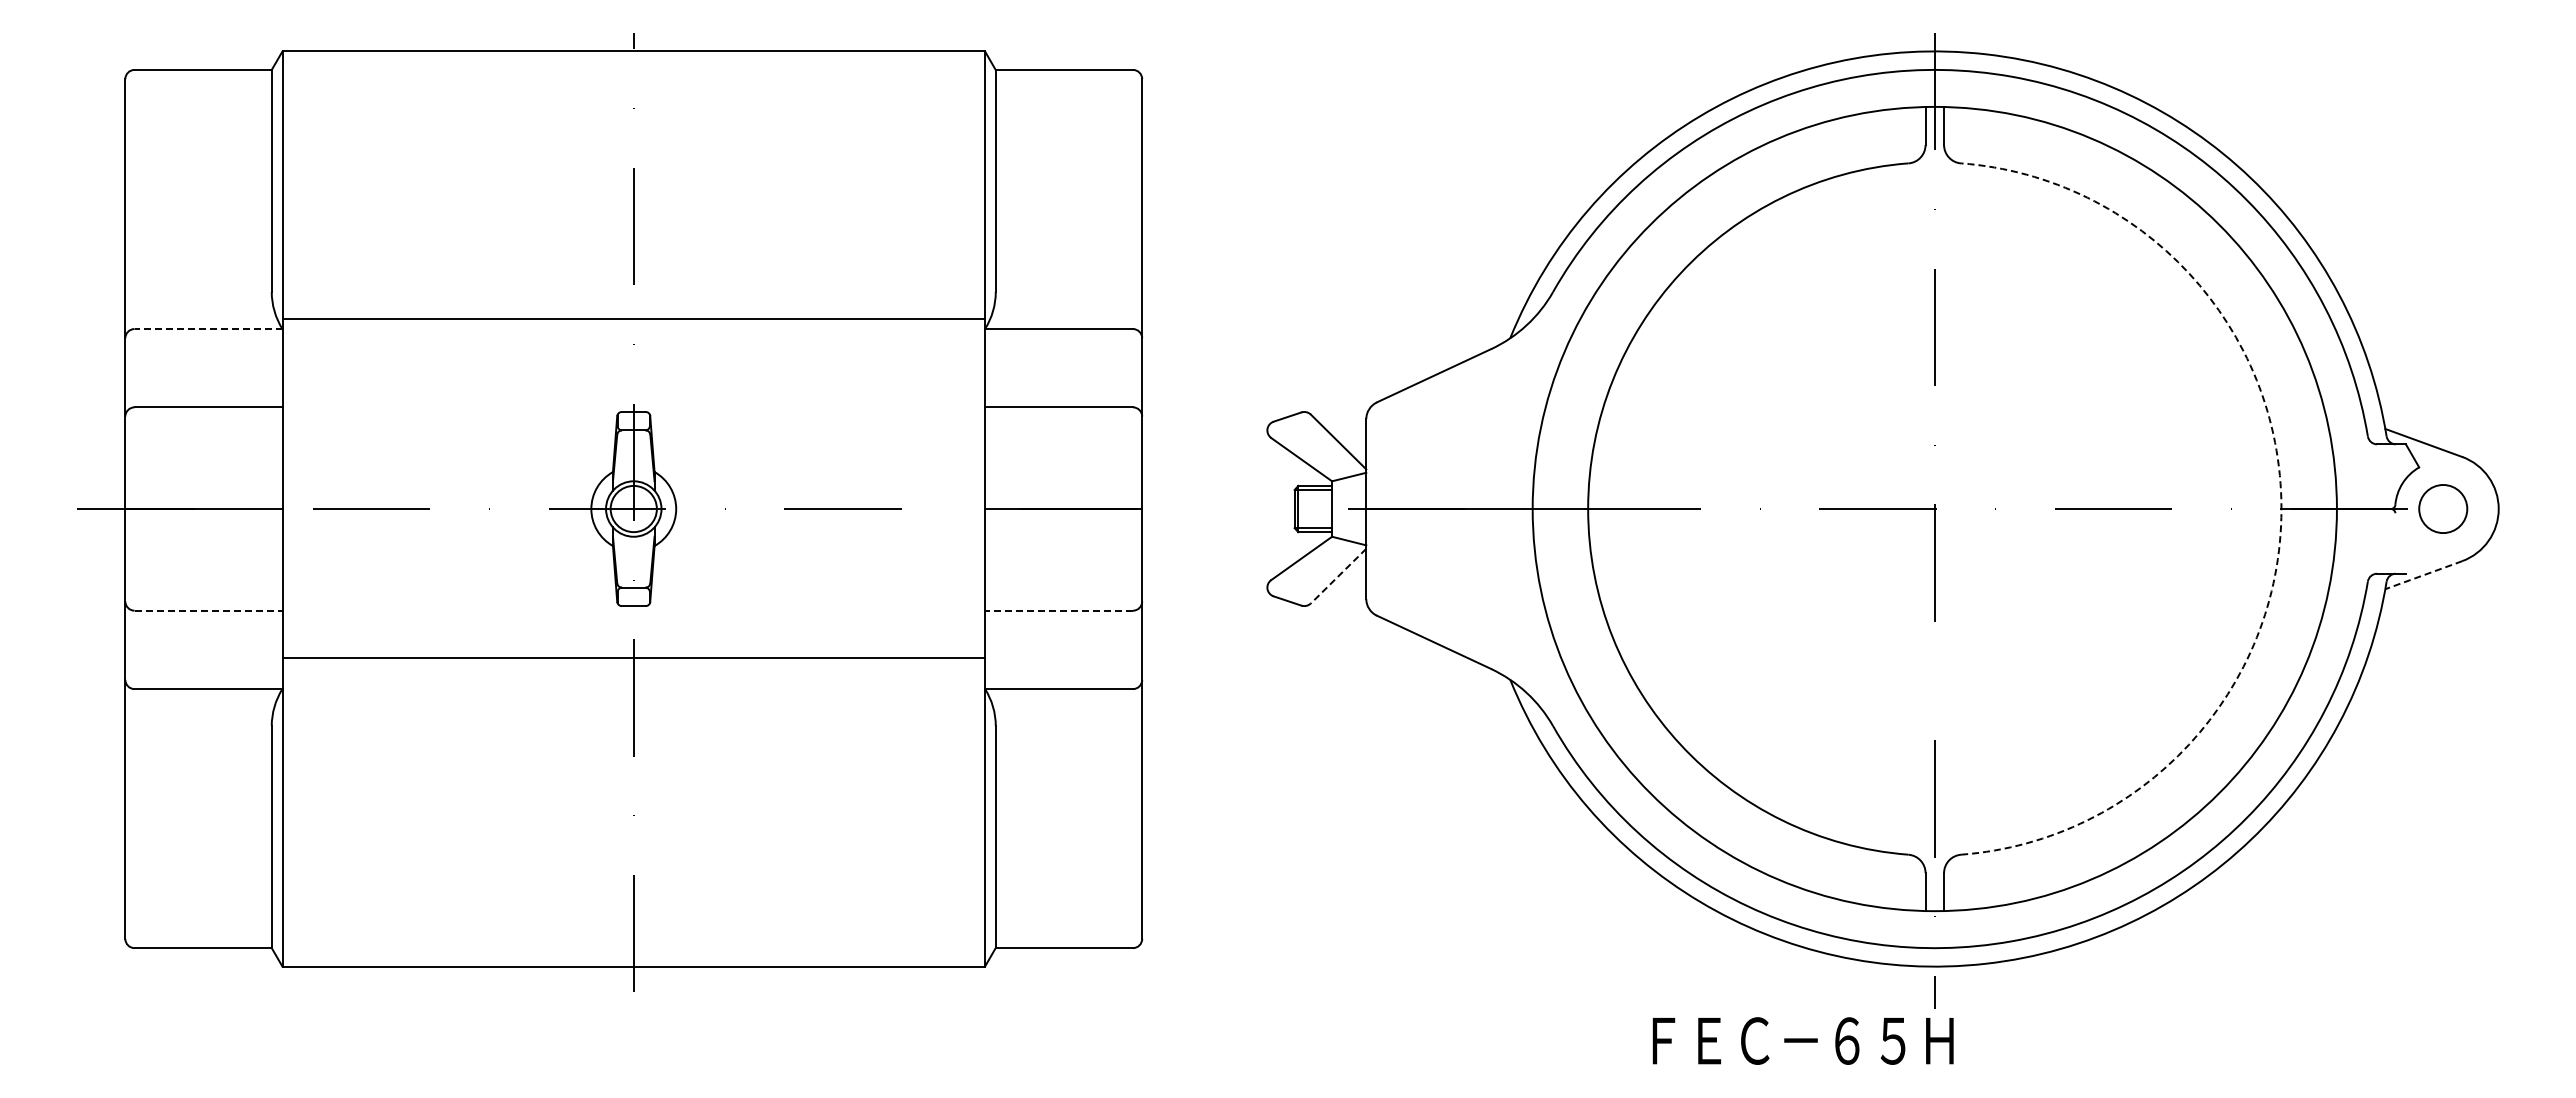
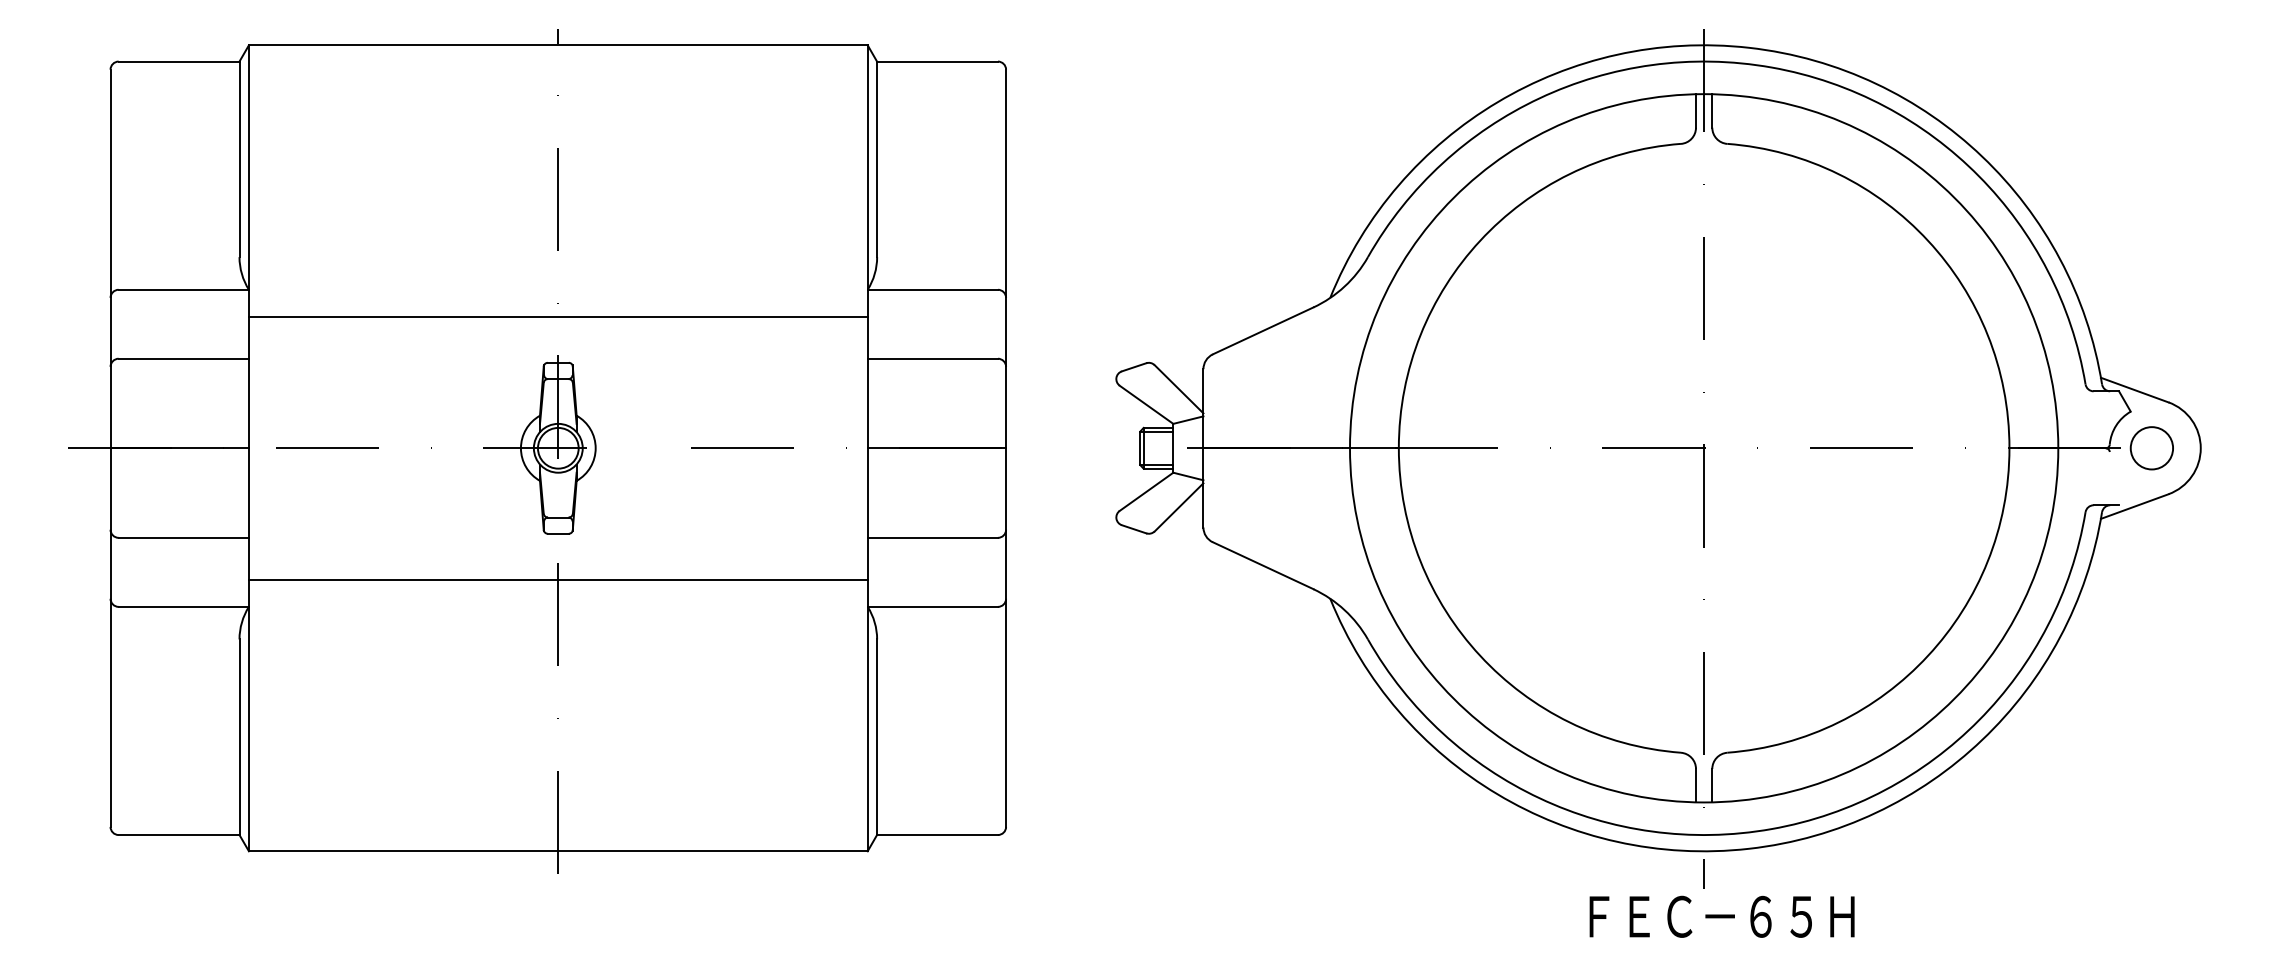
line: (633, 318) -> (558, 316), moved
line: (208, 329) -> (183, 290), dashed -> solid
arc: (2281, 509) -> (2009, 448), dashed -> solid
line: (2423, 575) -> (2134, 506), dashed -> solid
line: (1338, 576) -> (1178, 507), dashed -> solid
line: (208, 610) -> (183, 537), dashed -> solid
line: (1059, 610) -> (933, 537), dashed -> solid
text: (1802, 1040) -> (1721, 916), moved

